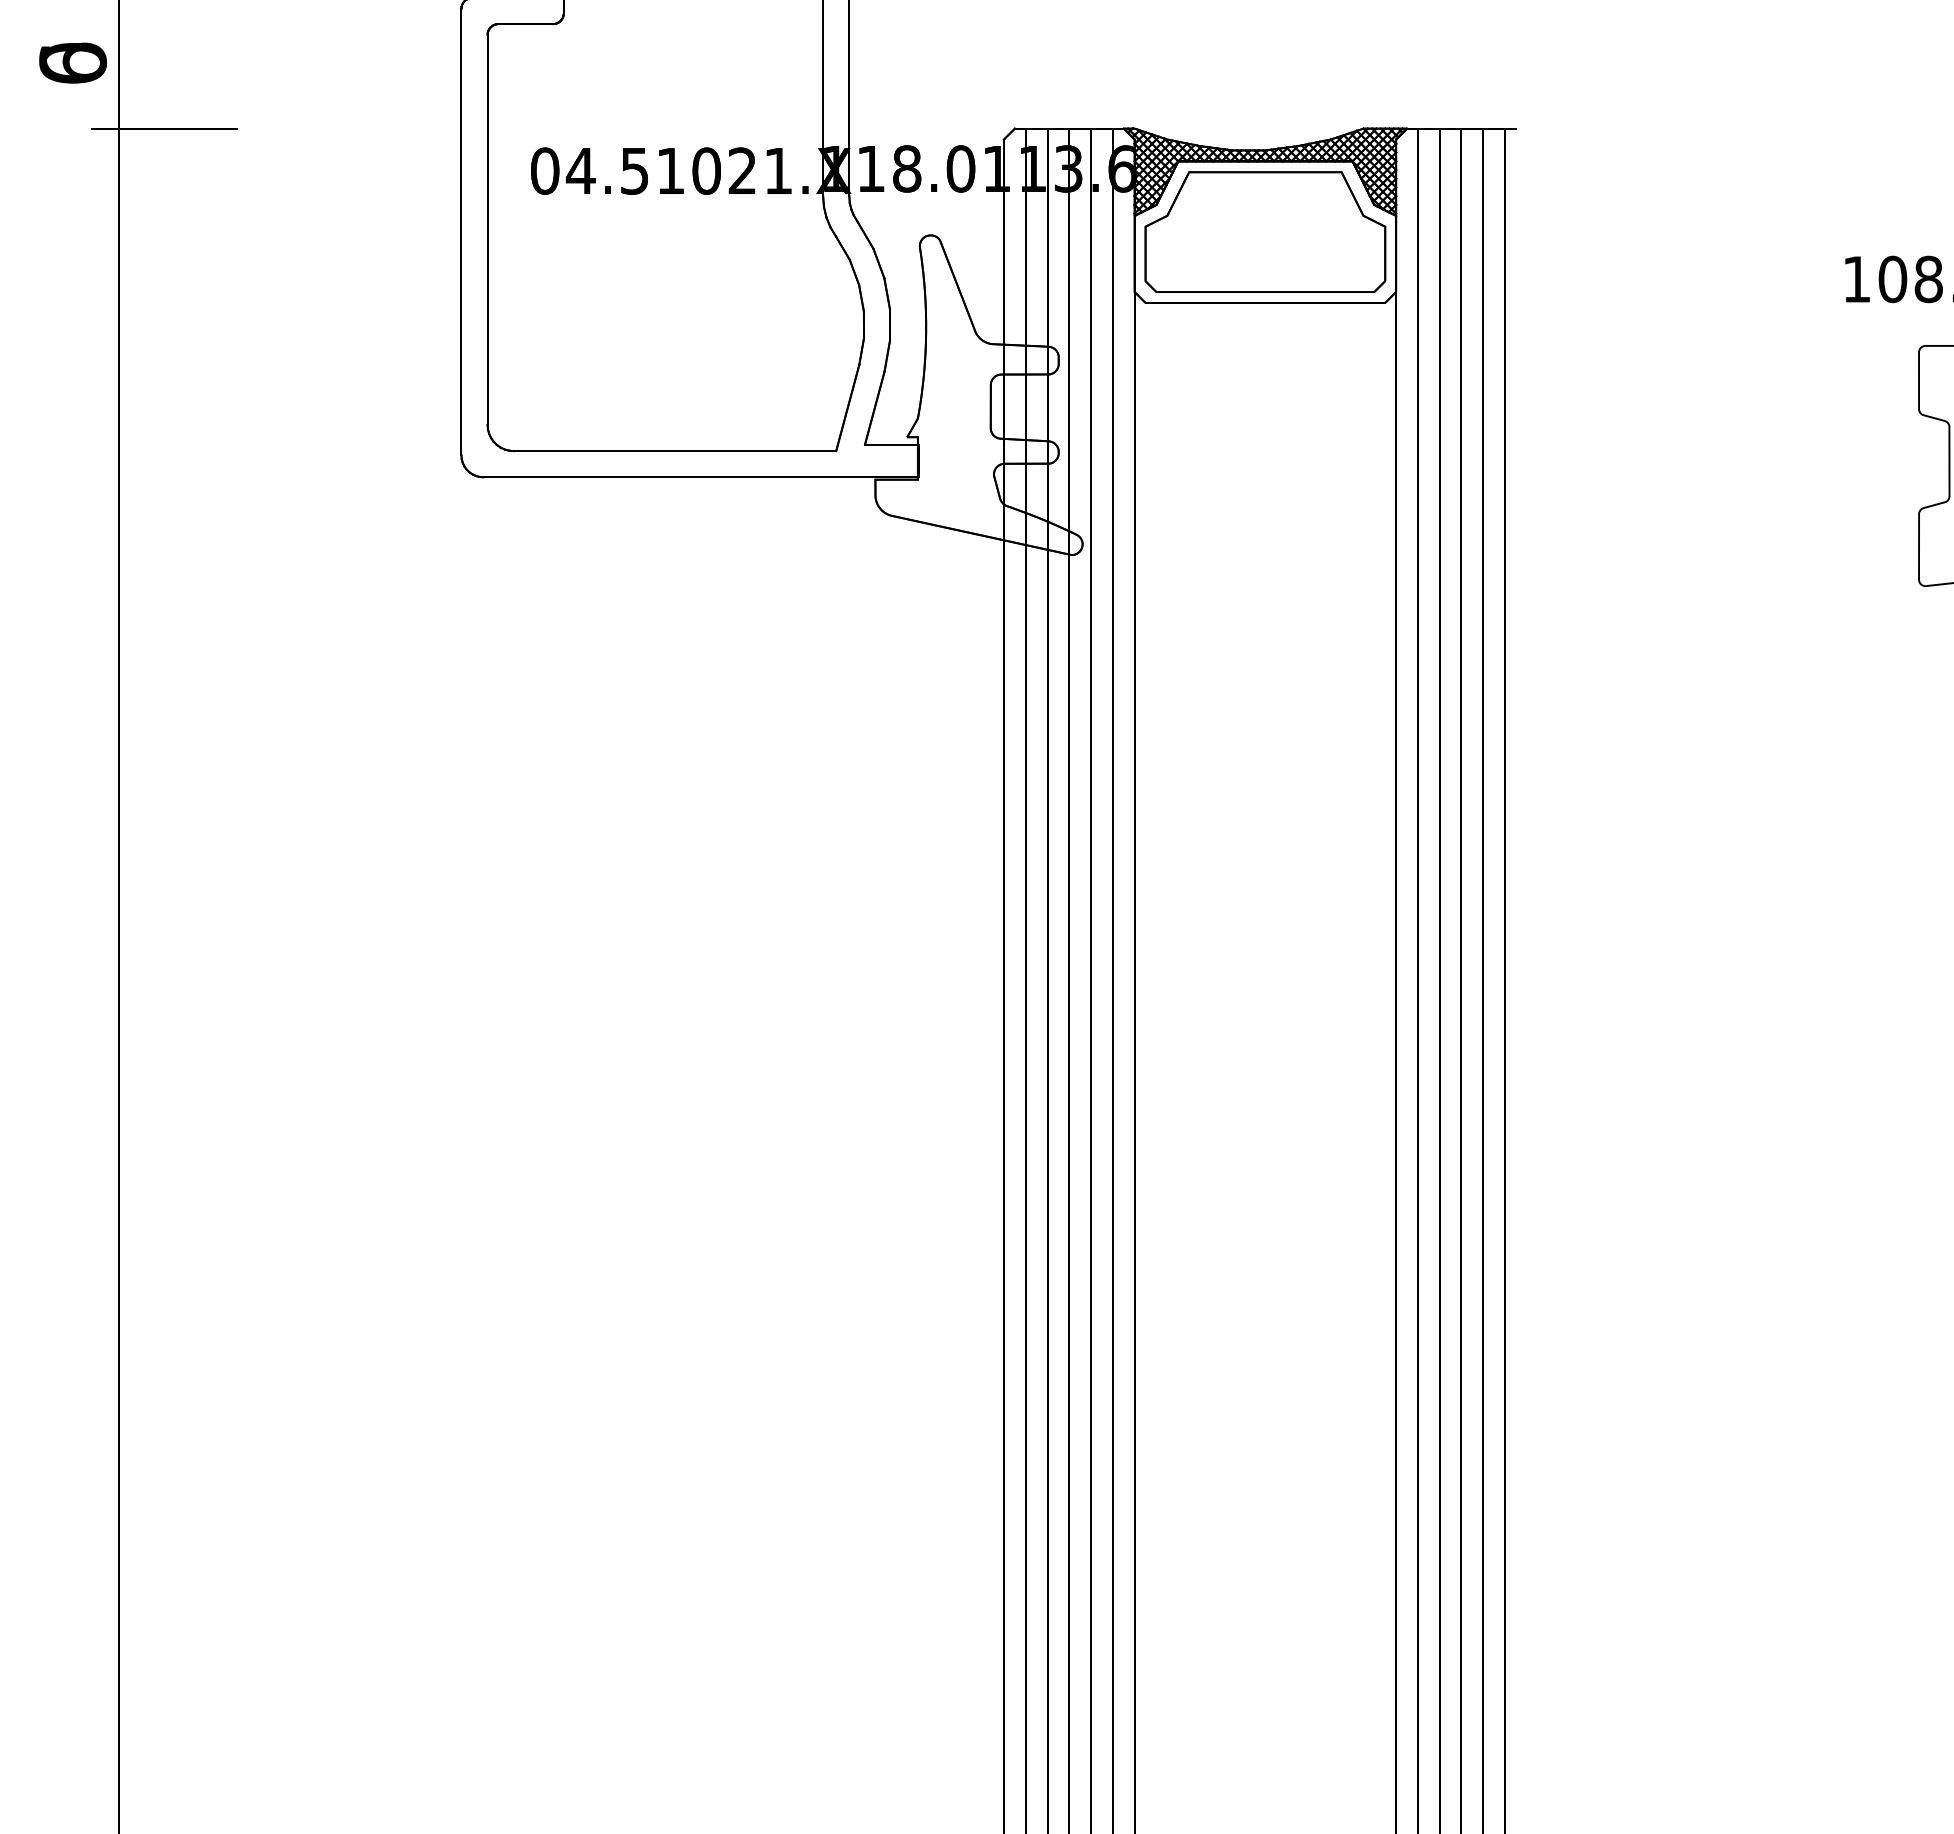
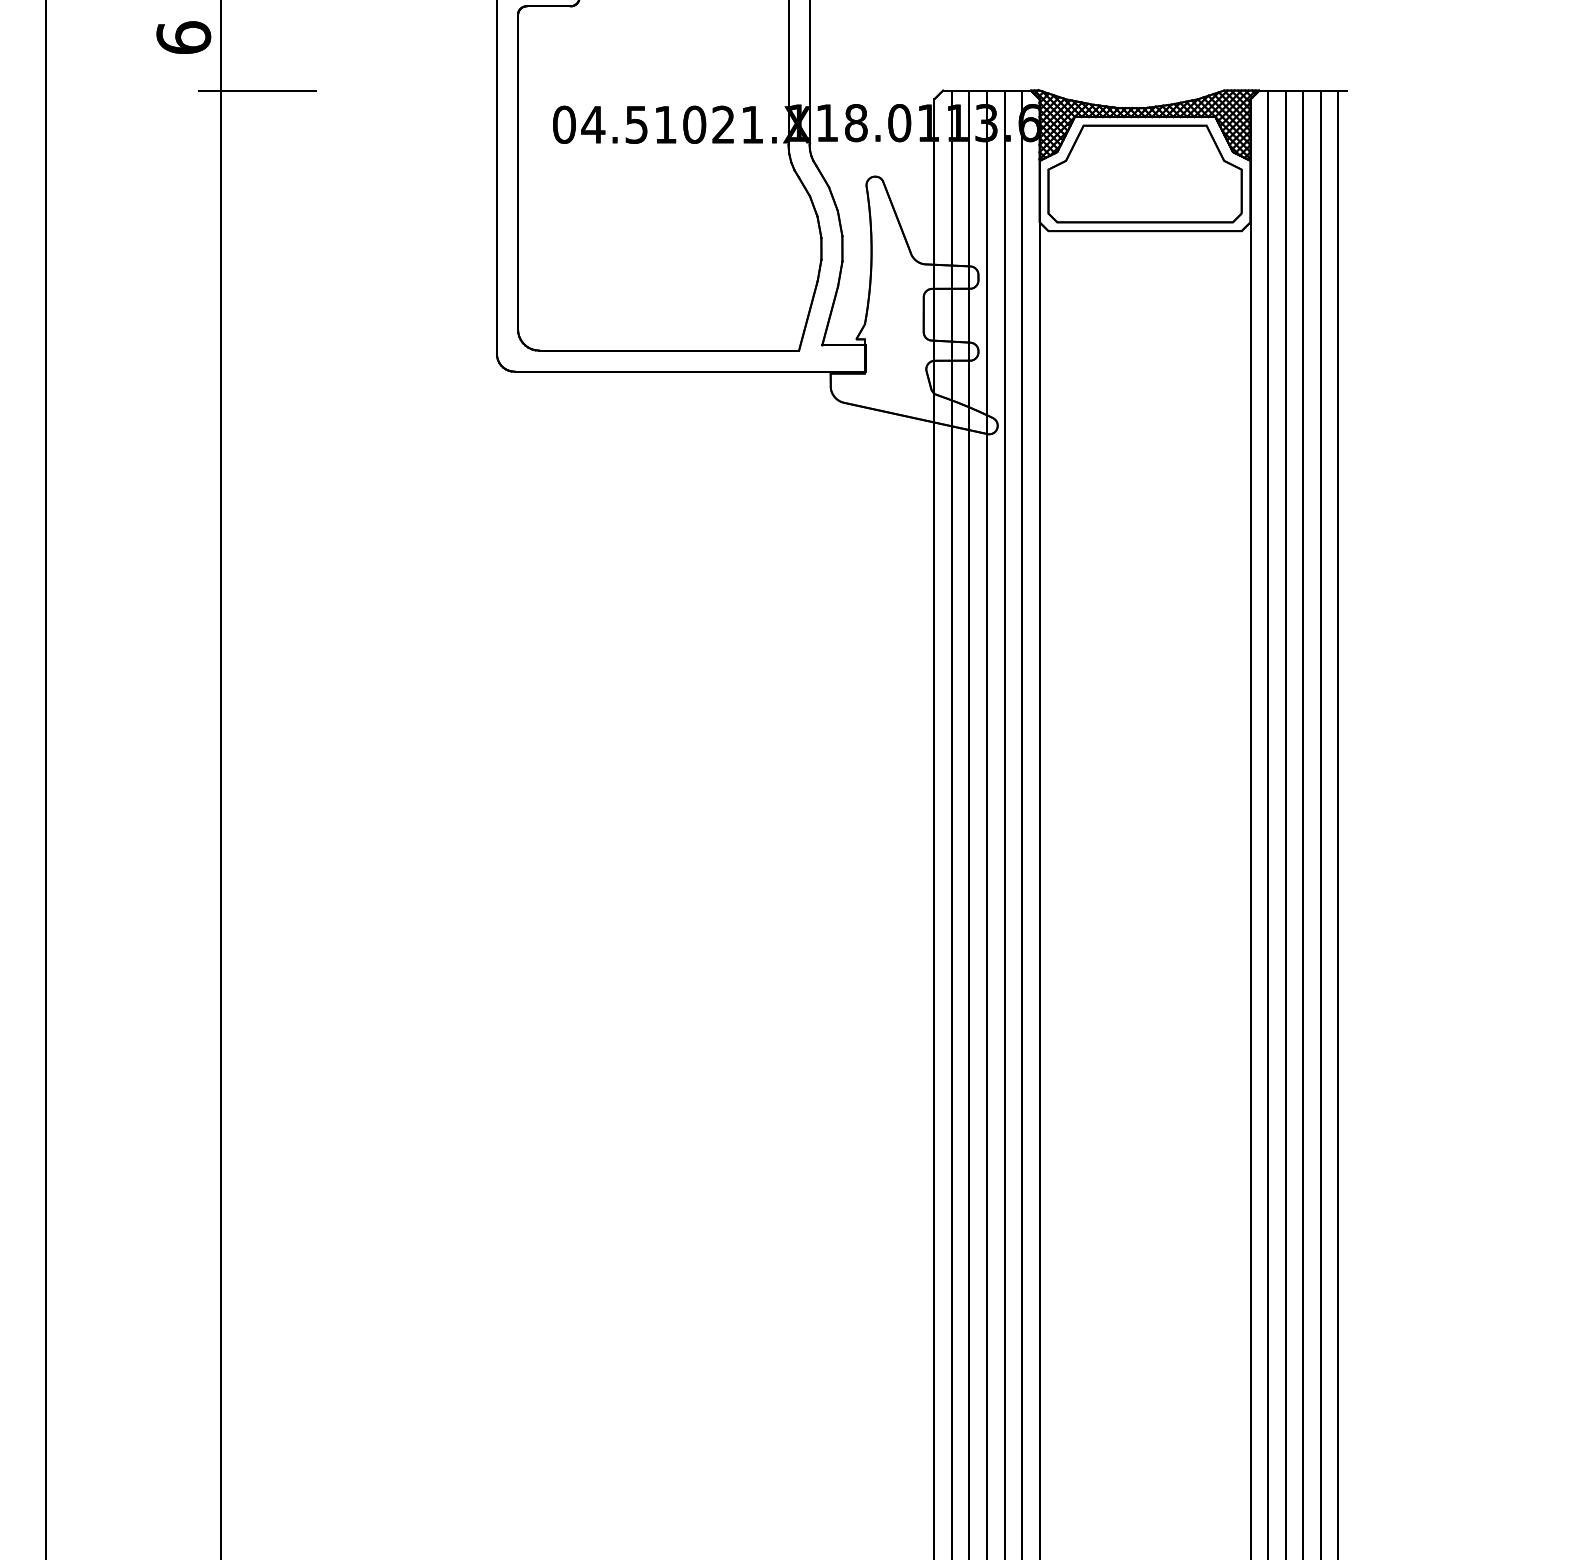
text: (72, 62) -> (183, 37), 0 -> 6

